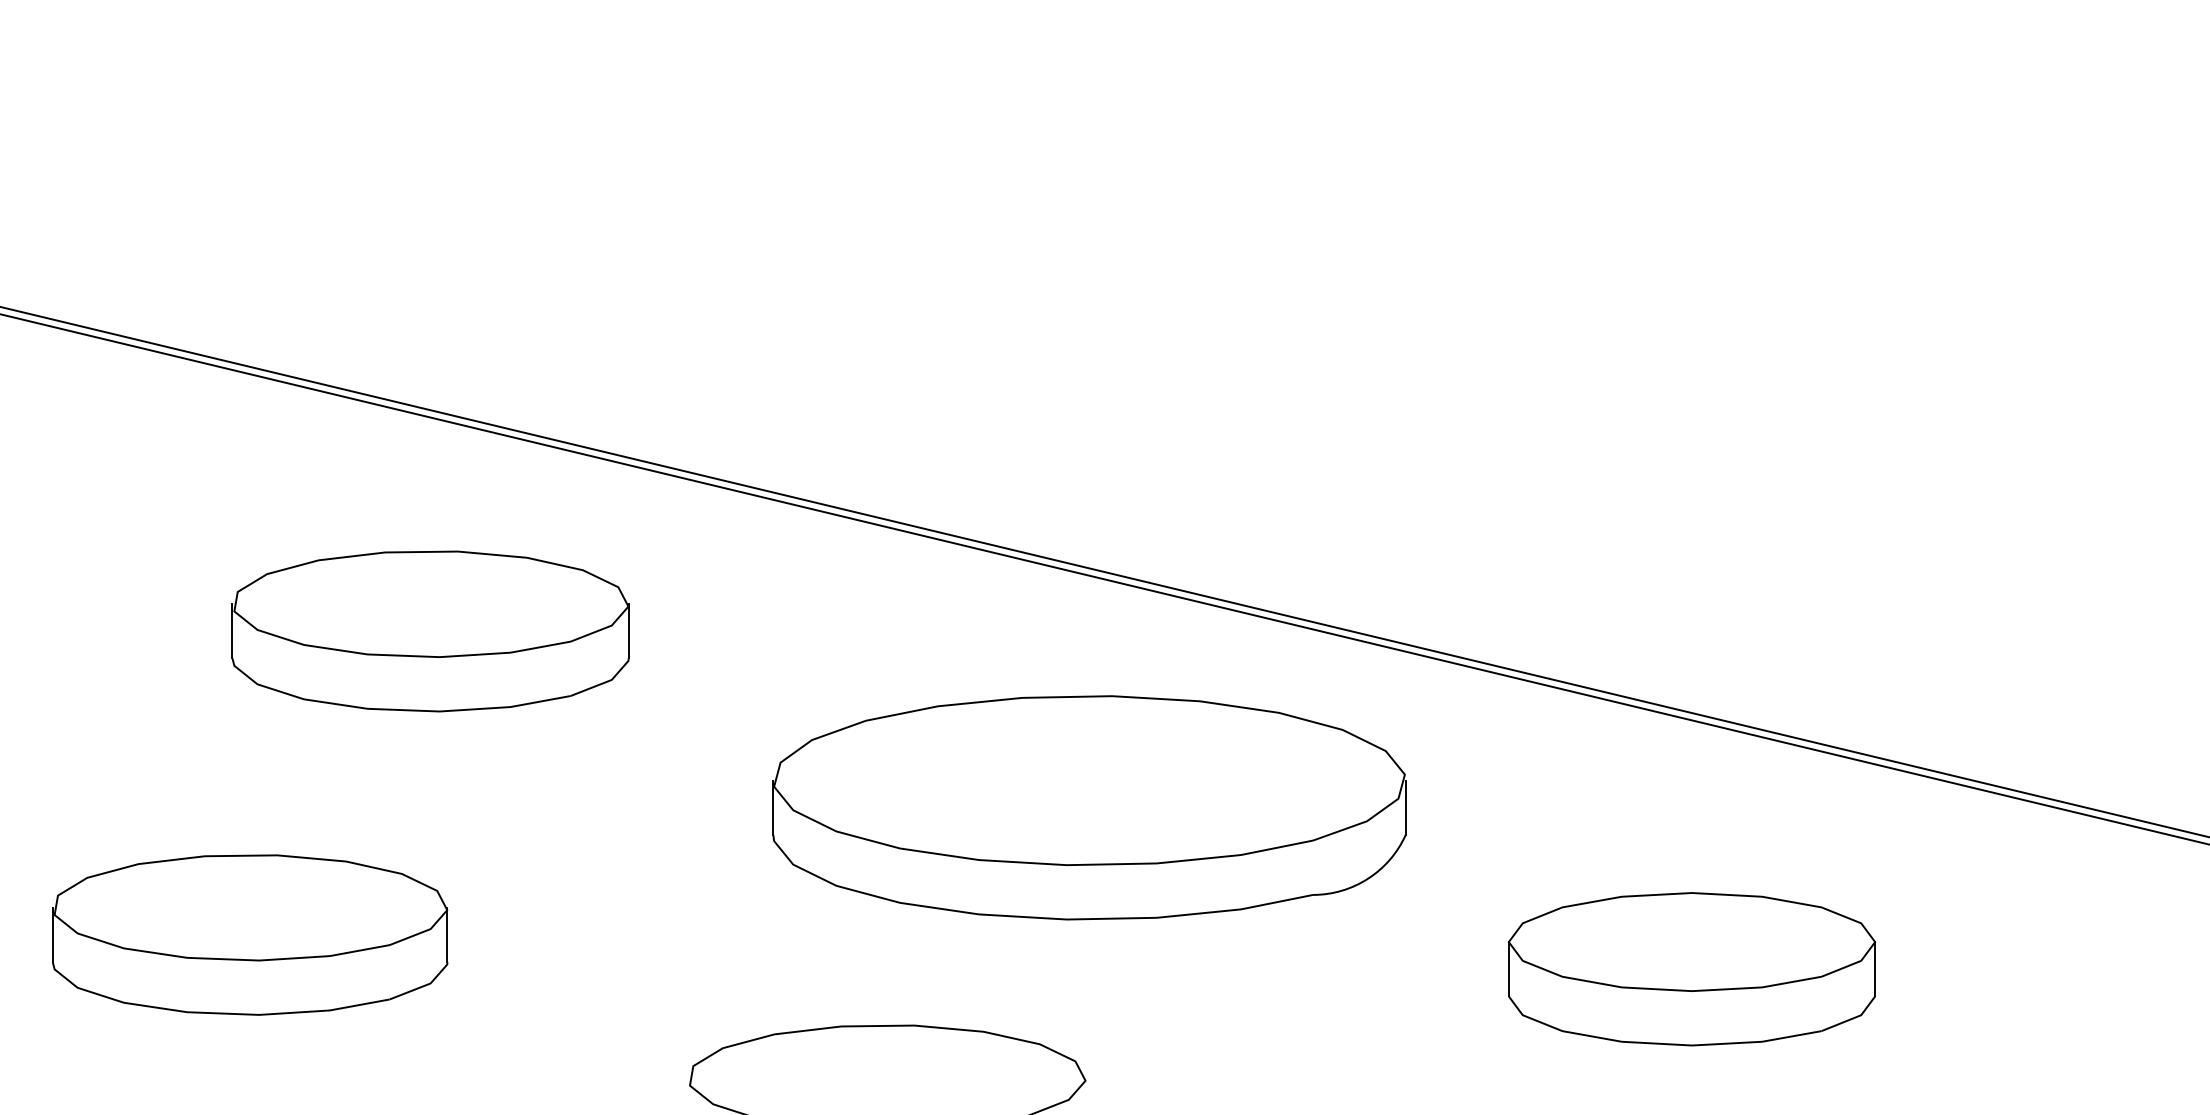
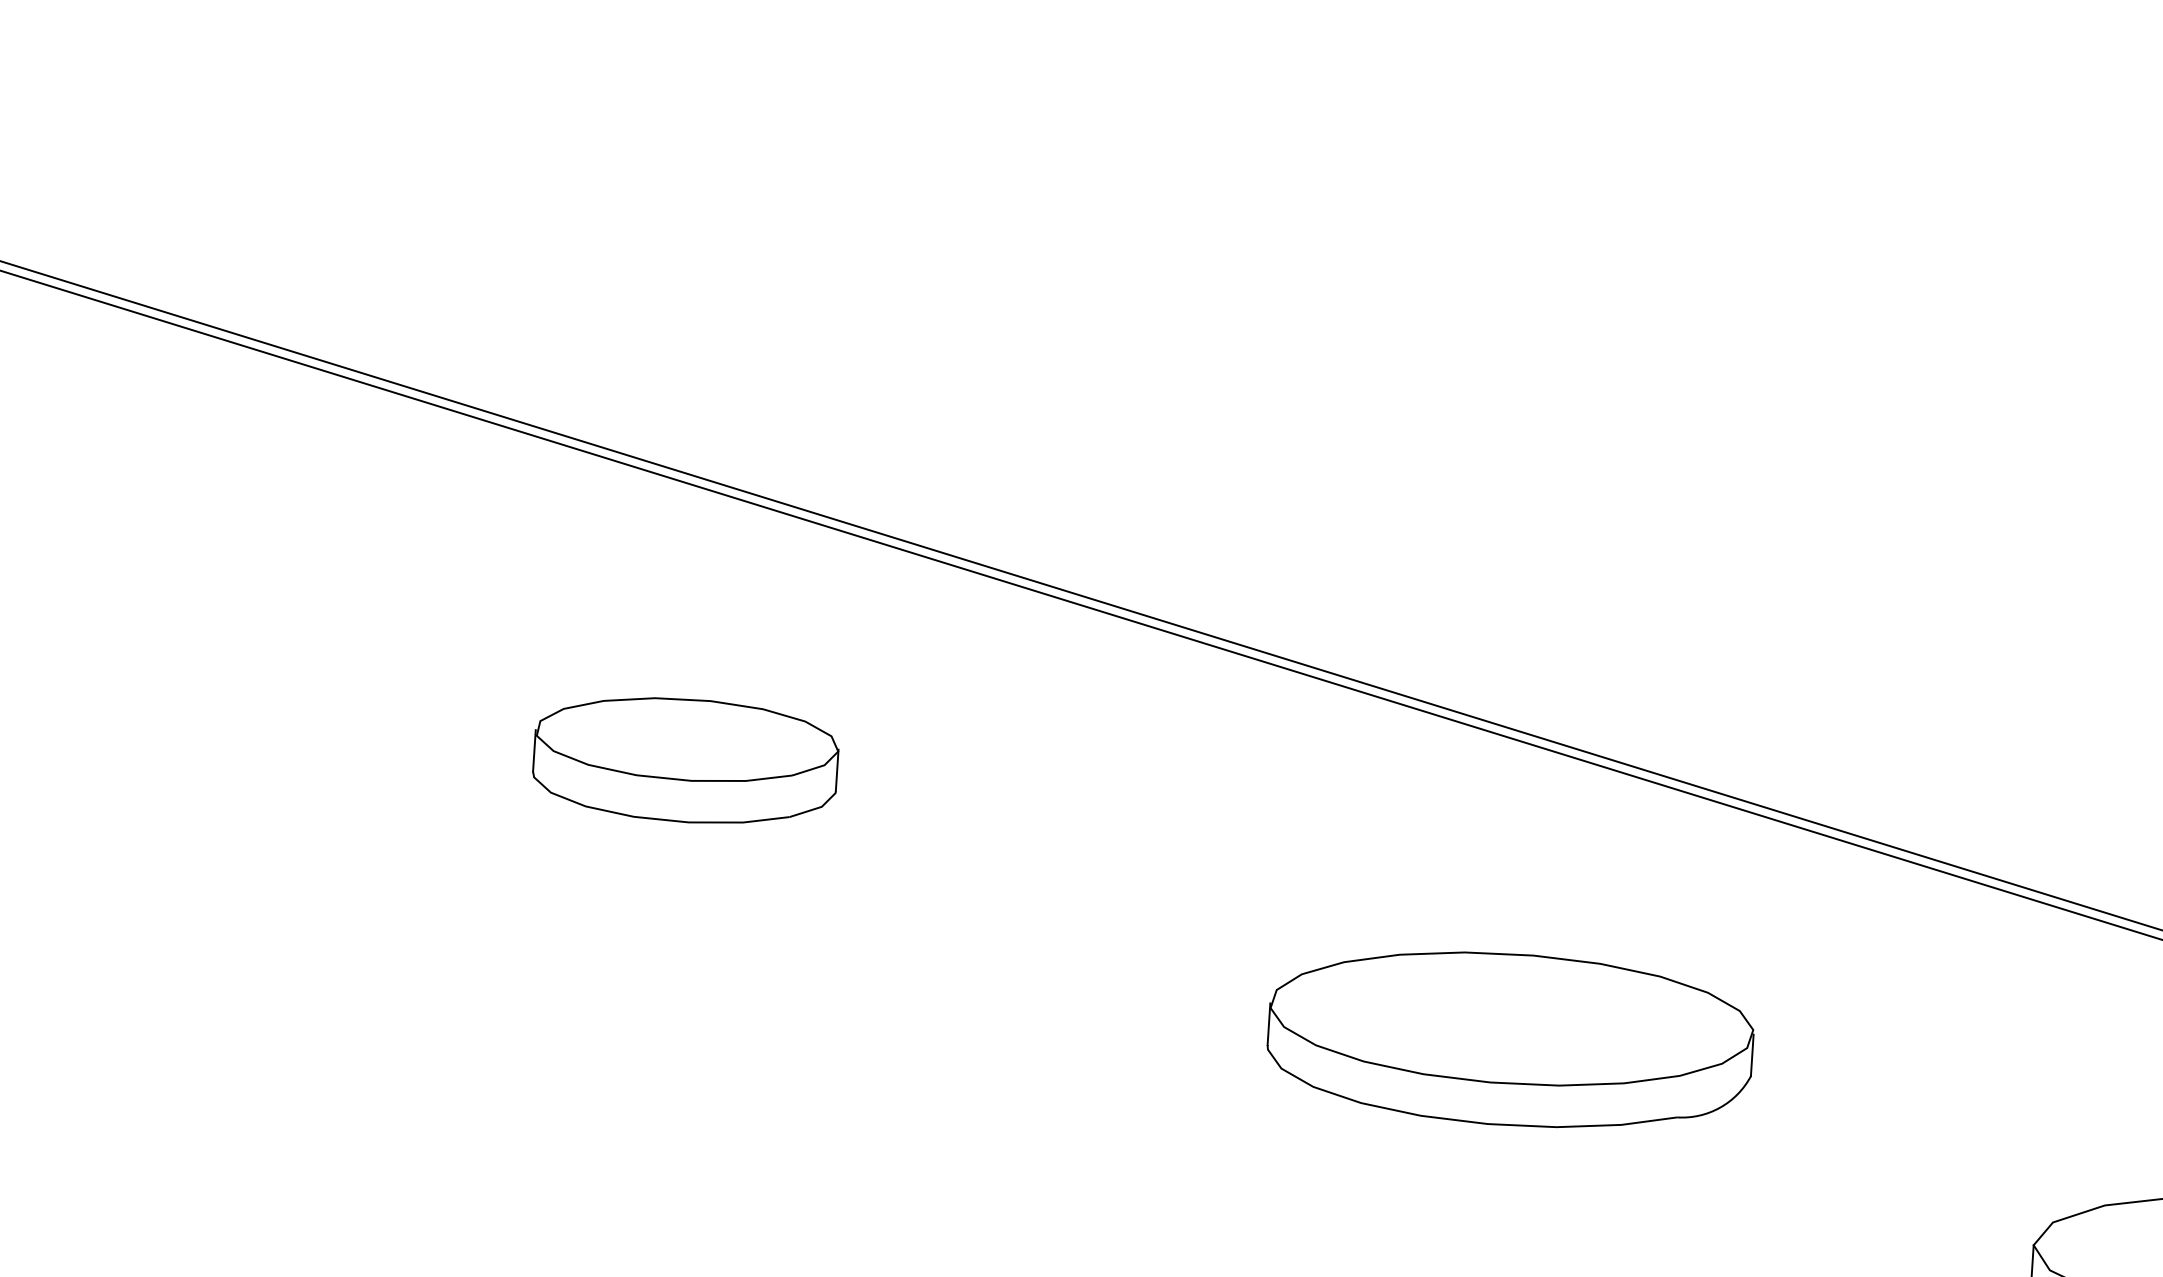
part: (430, 631) -> (685, 760), size x0.6
part: (1089, 807) -> (1510, 1039), size x0.6
part: (250, 934) -> (431, 1131), removed

